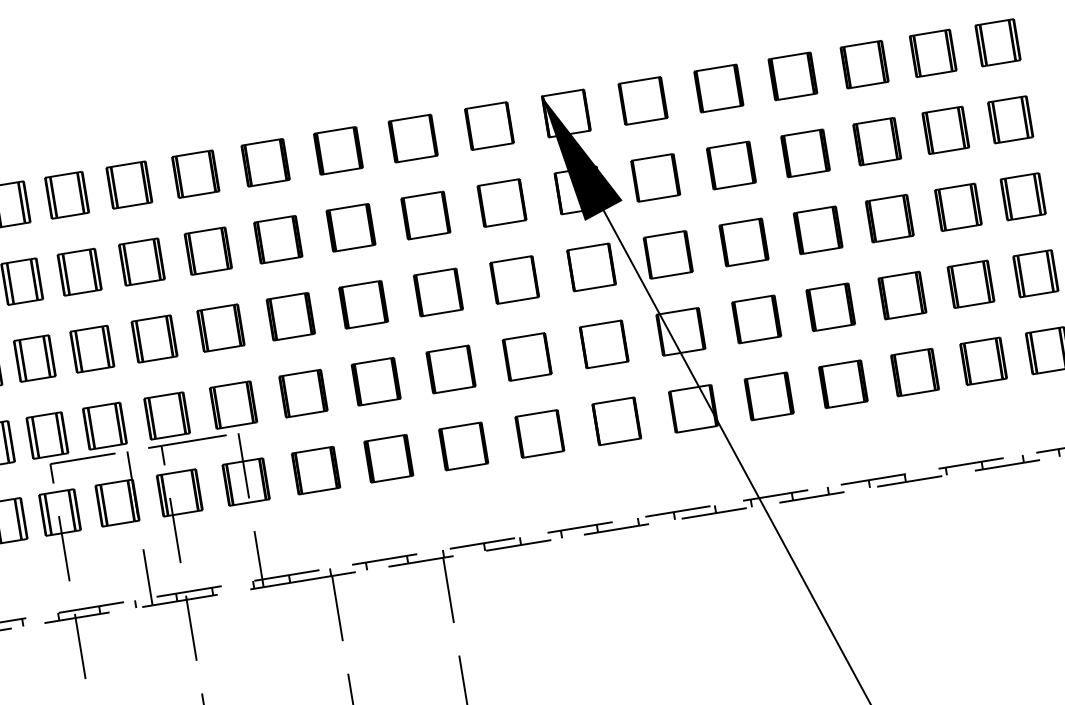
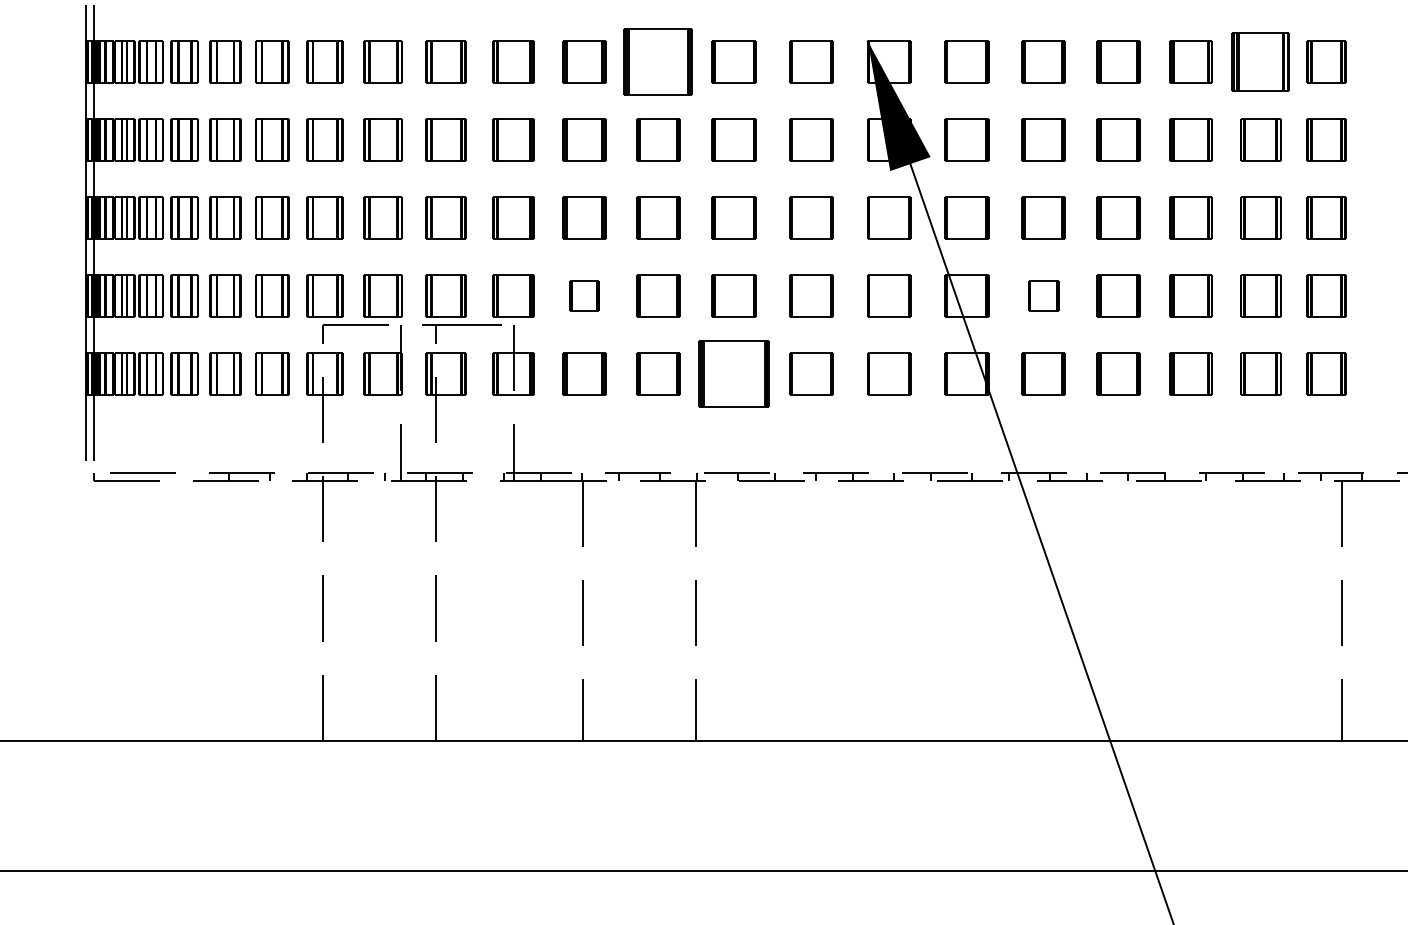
part: (932, 52) -> (1260, 61), size x1.4
part: (338, 150) -> (658, 61), size x1.6
part: (756, 318) -> (1043, 295), size x0.7
part: (303, 393) -> (584, 295), size x0.7
part: (463, 446) -> (733, 373), size x1.6

